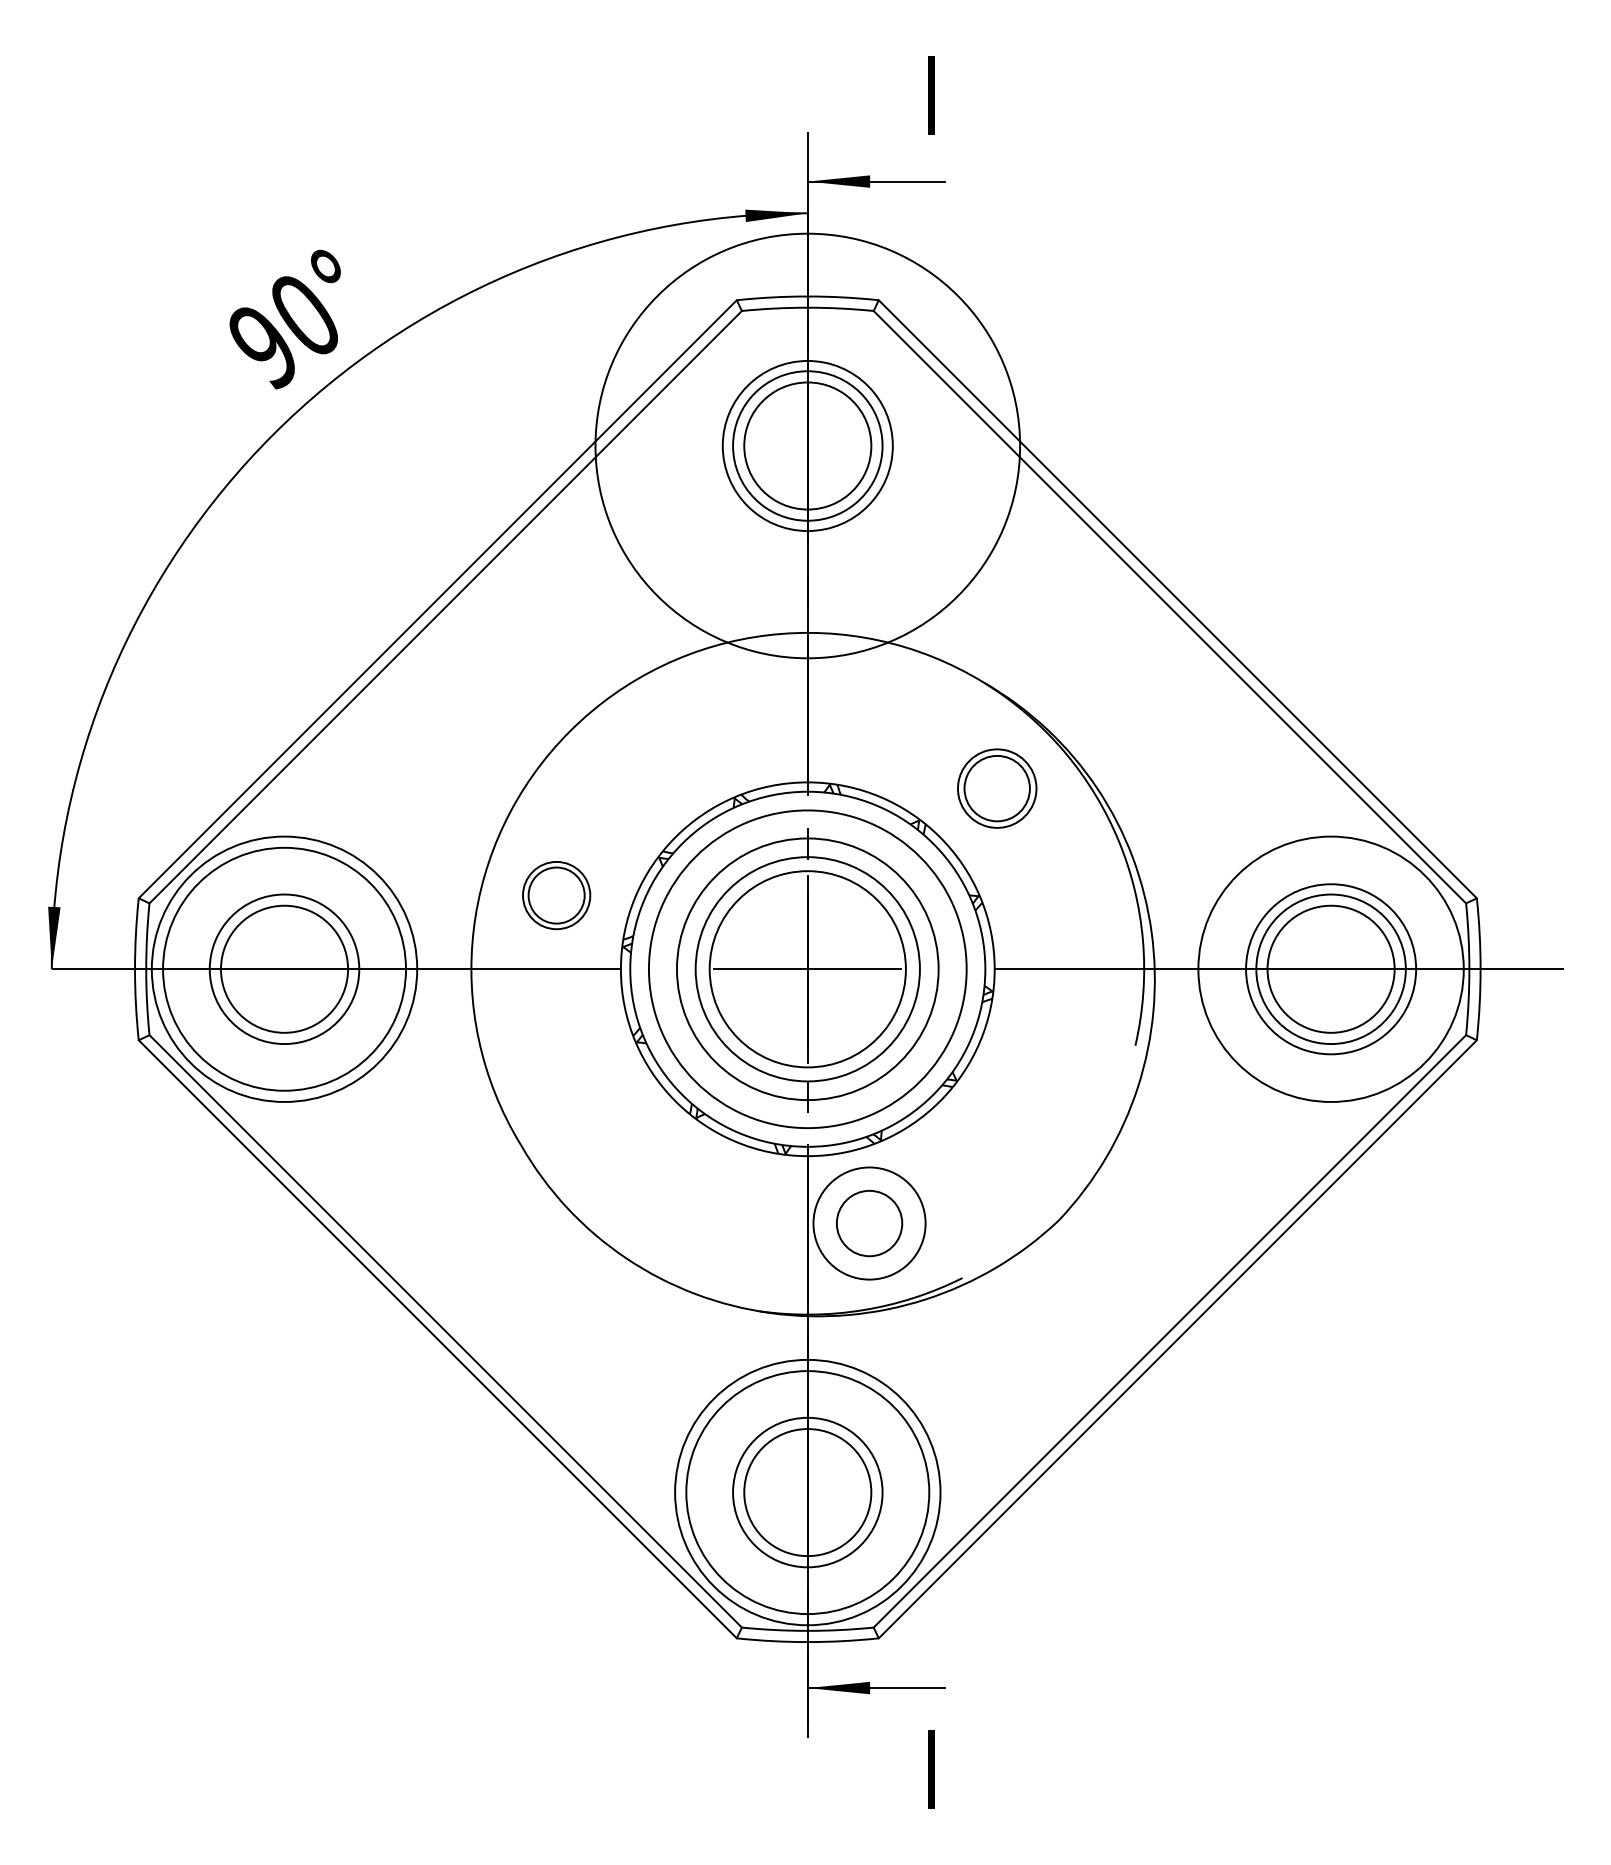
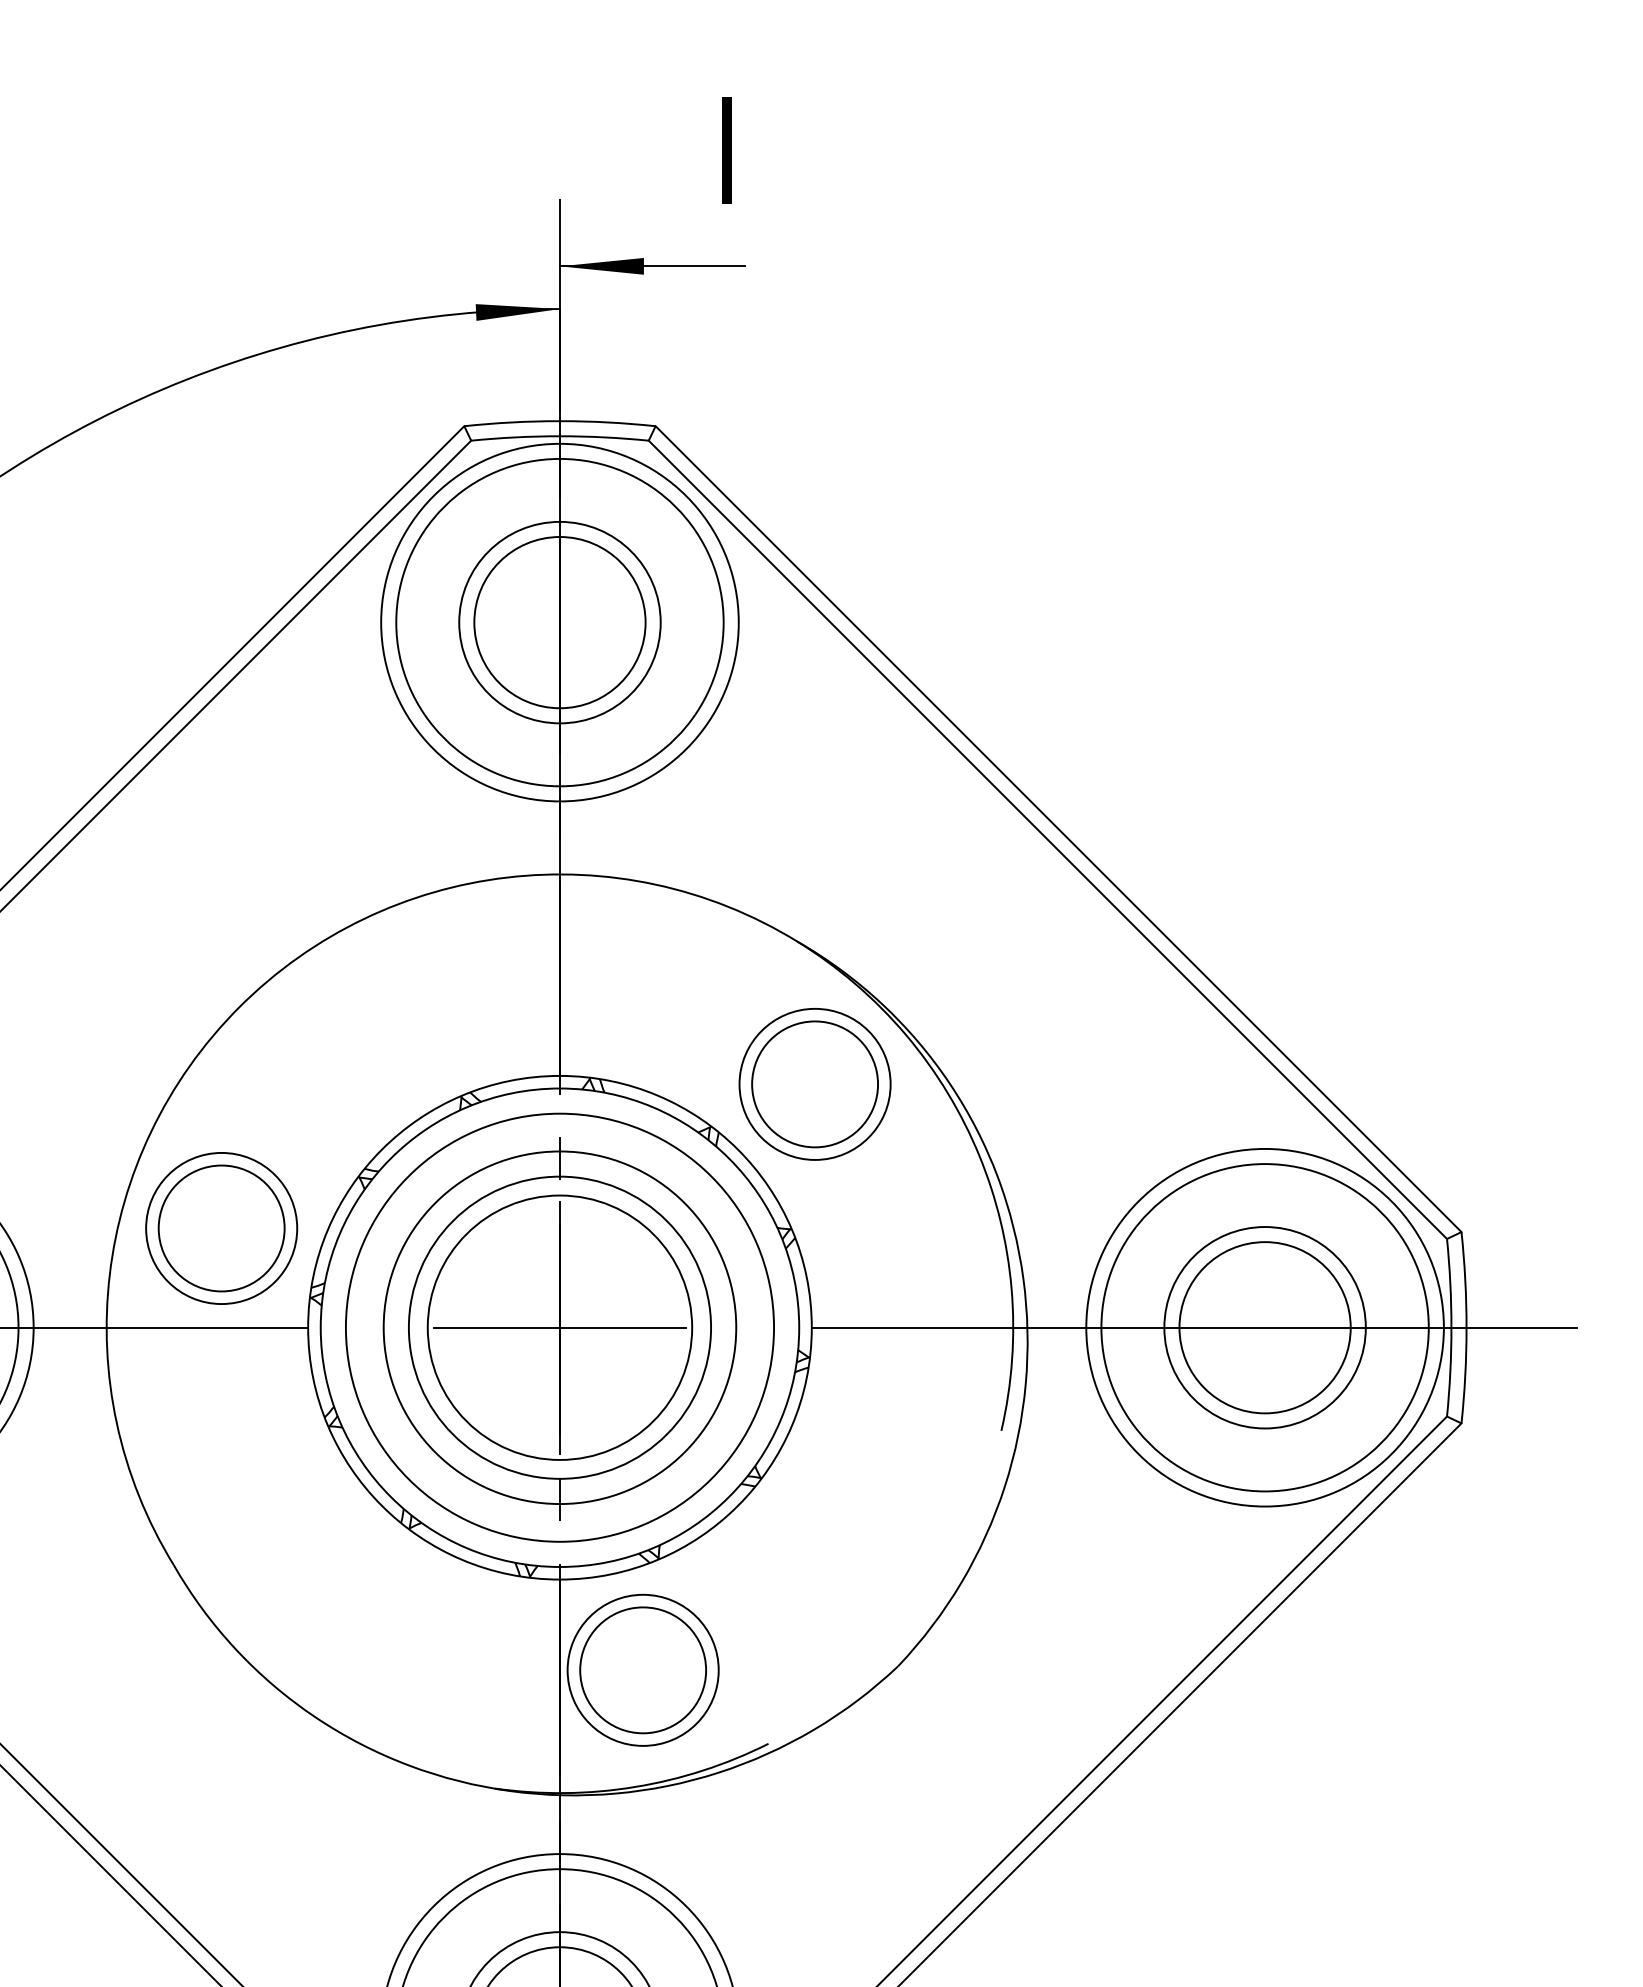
circle: (807, 445) -> (559, 621), size x0.62
circle: (807, 445) -> (559, 621), size x1.43
part: (997, 788) -> (815, 1084), size x1.43
part: (556, 895) -> (221, 1228), size x1.67
circle: (1330, 968) -> (1264, 1326), size x1.43
circle: (869, 1223) -> (643, 1670), size x1.43

